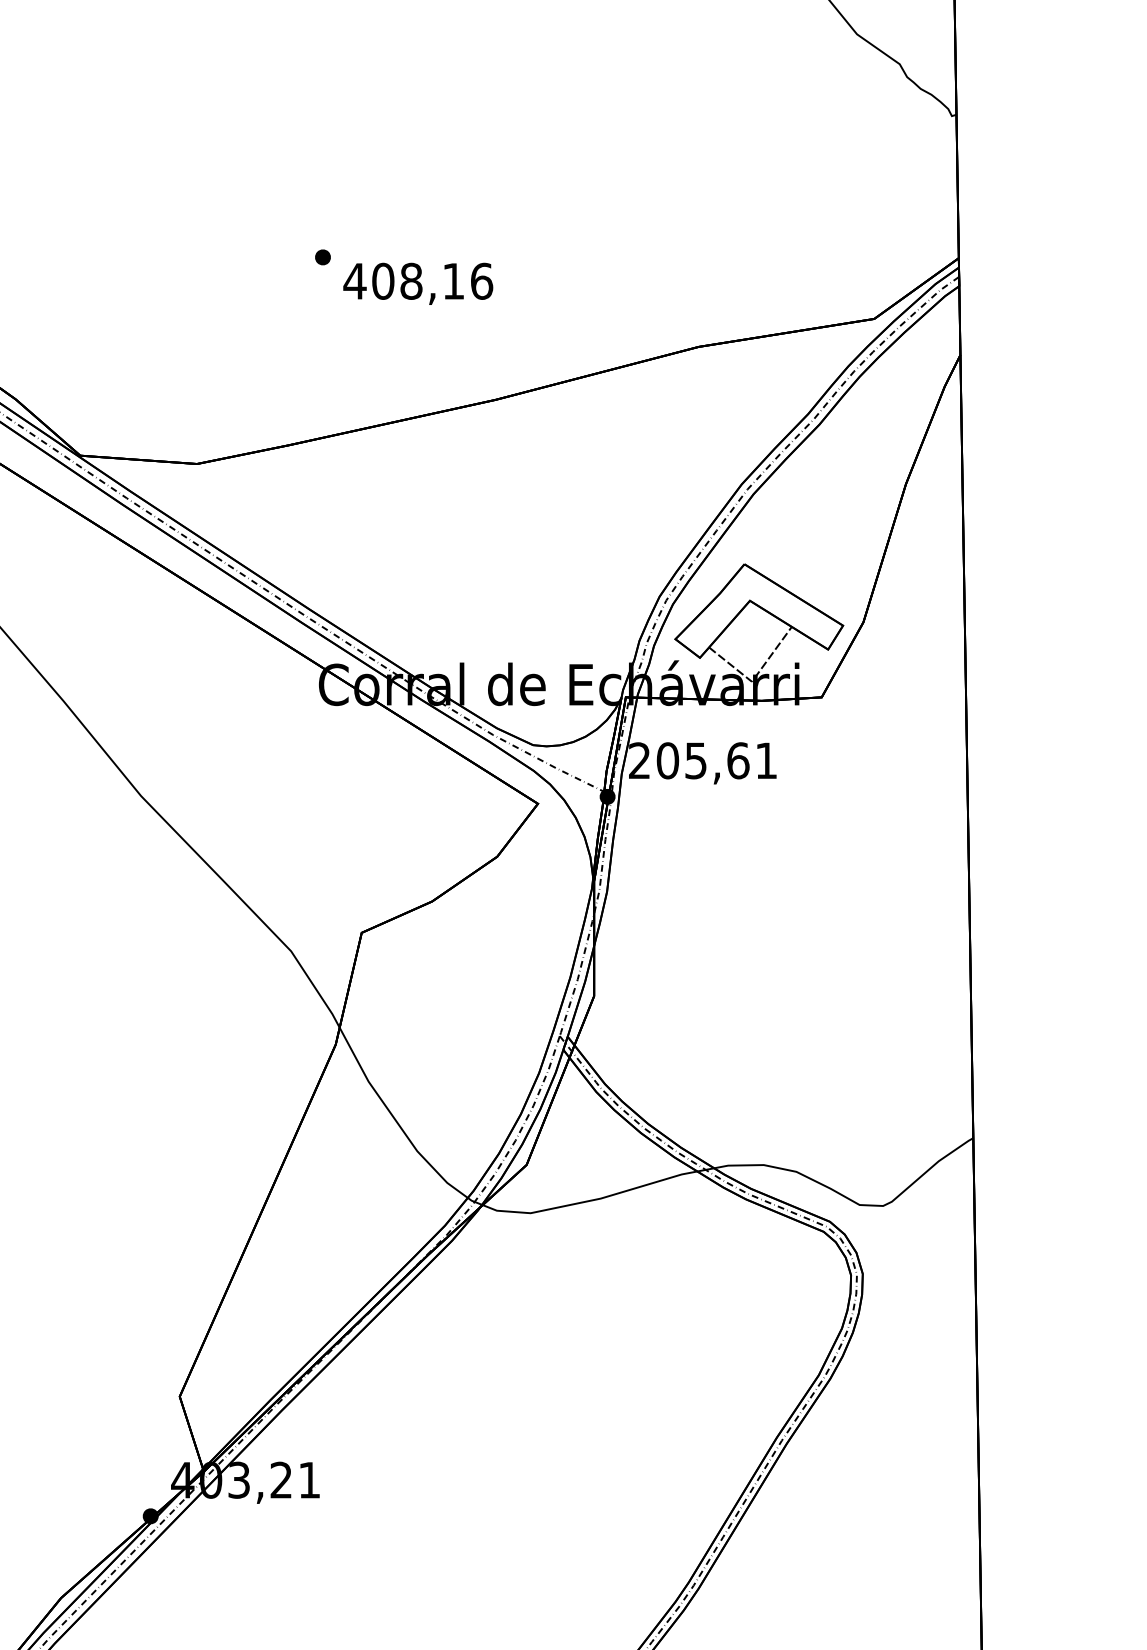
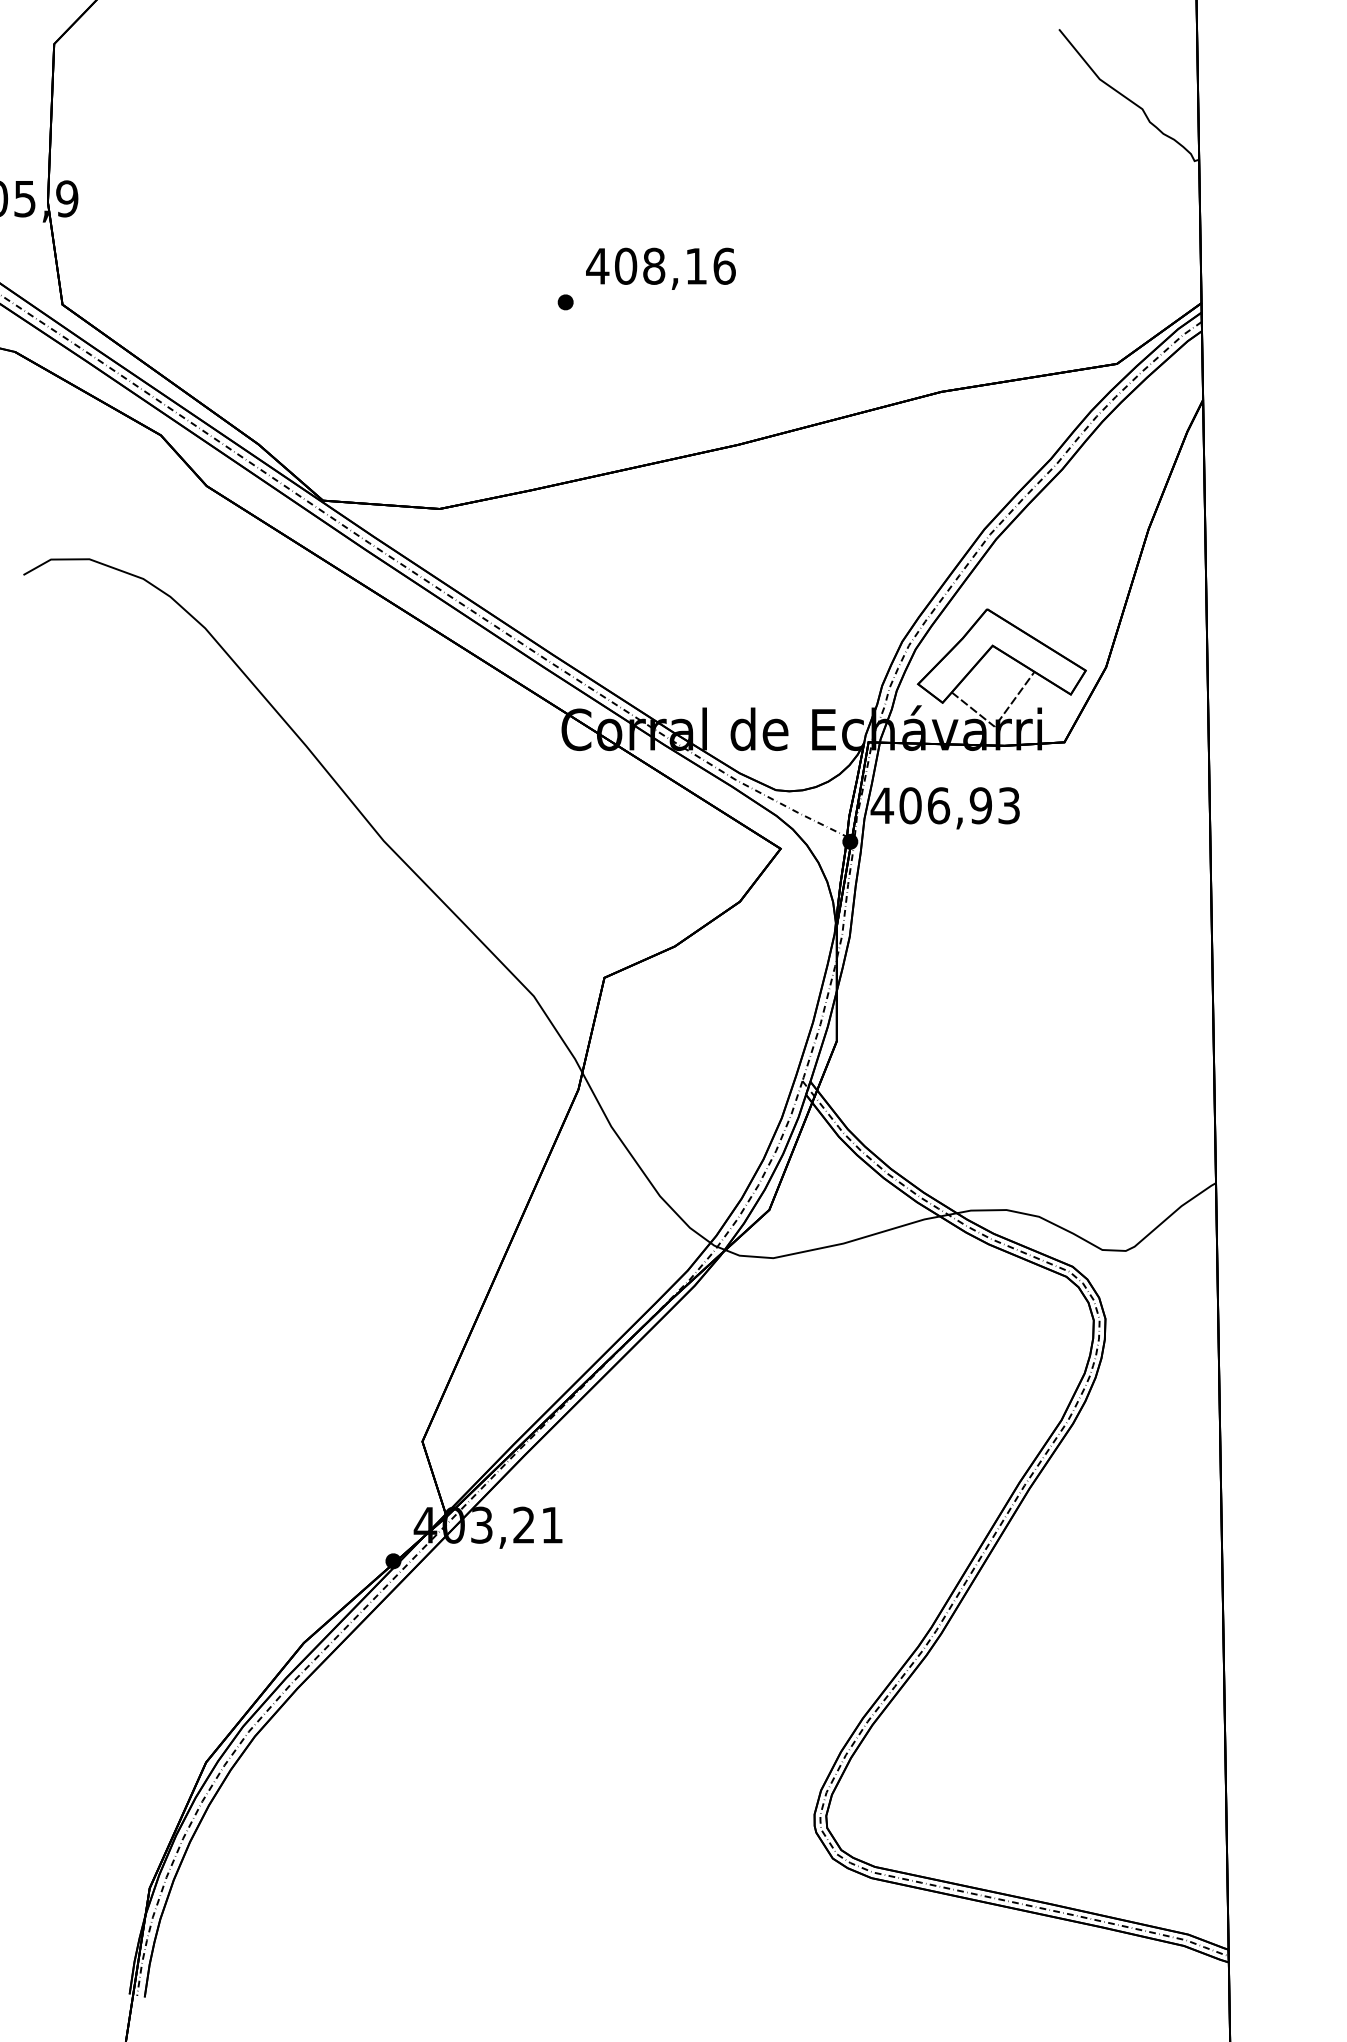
text: (417, 283) -> (660, 268), moved
text: (701, 760) -> (944, 805), 205,61 -> 406,93

